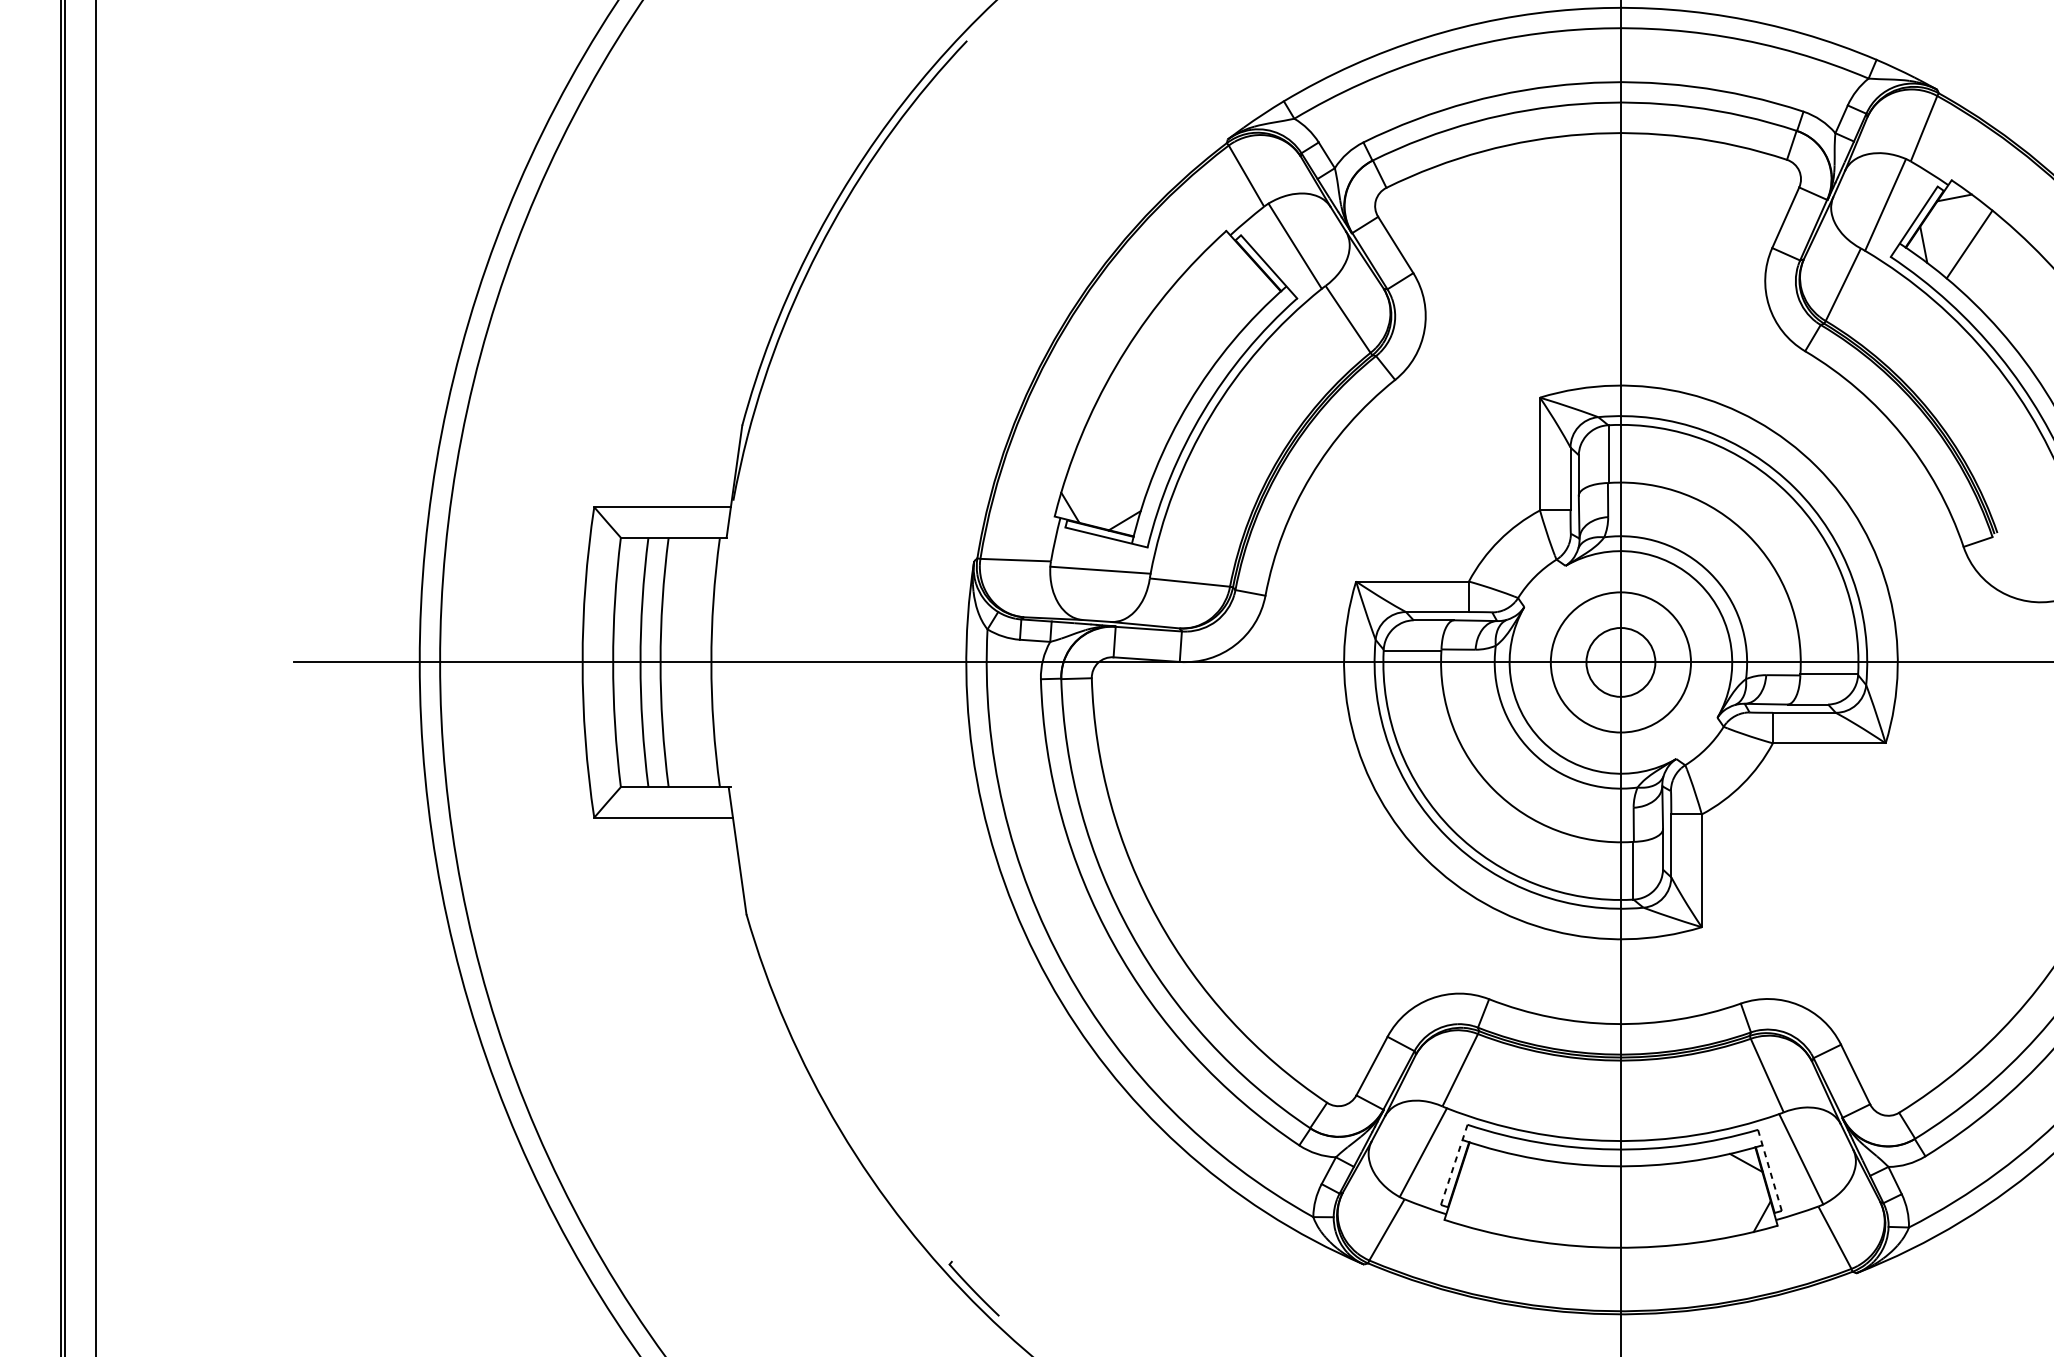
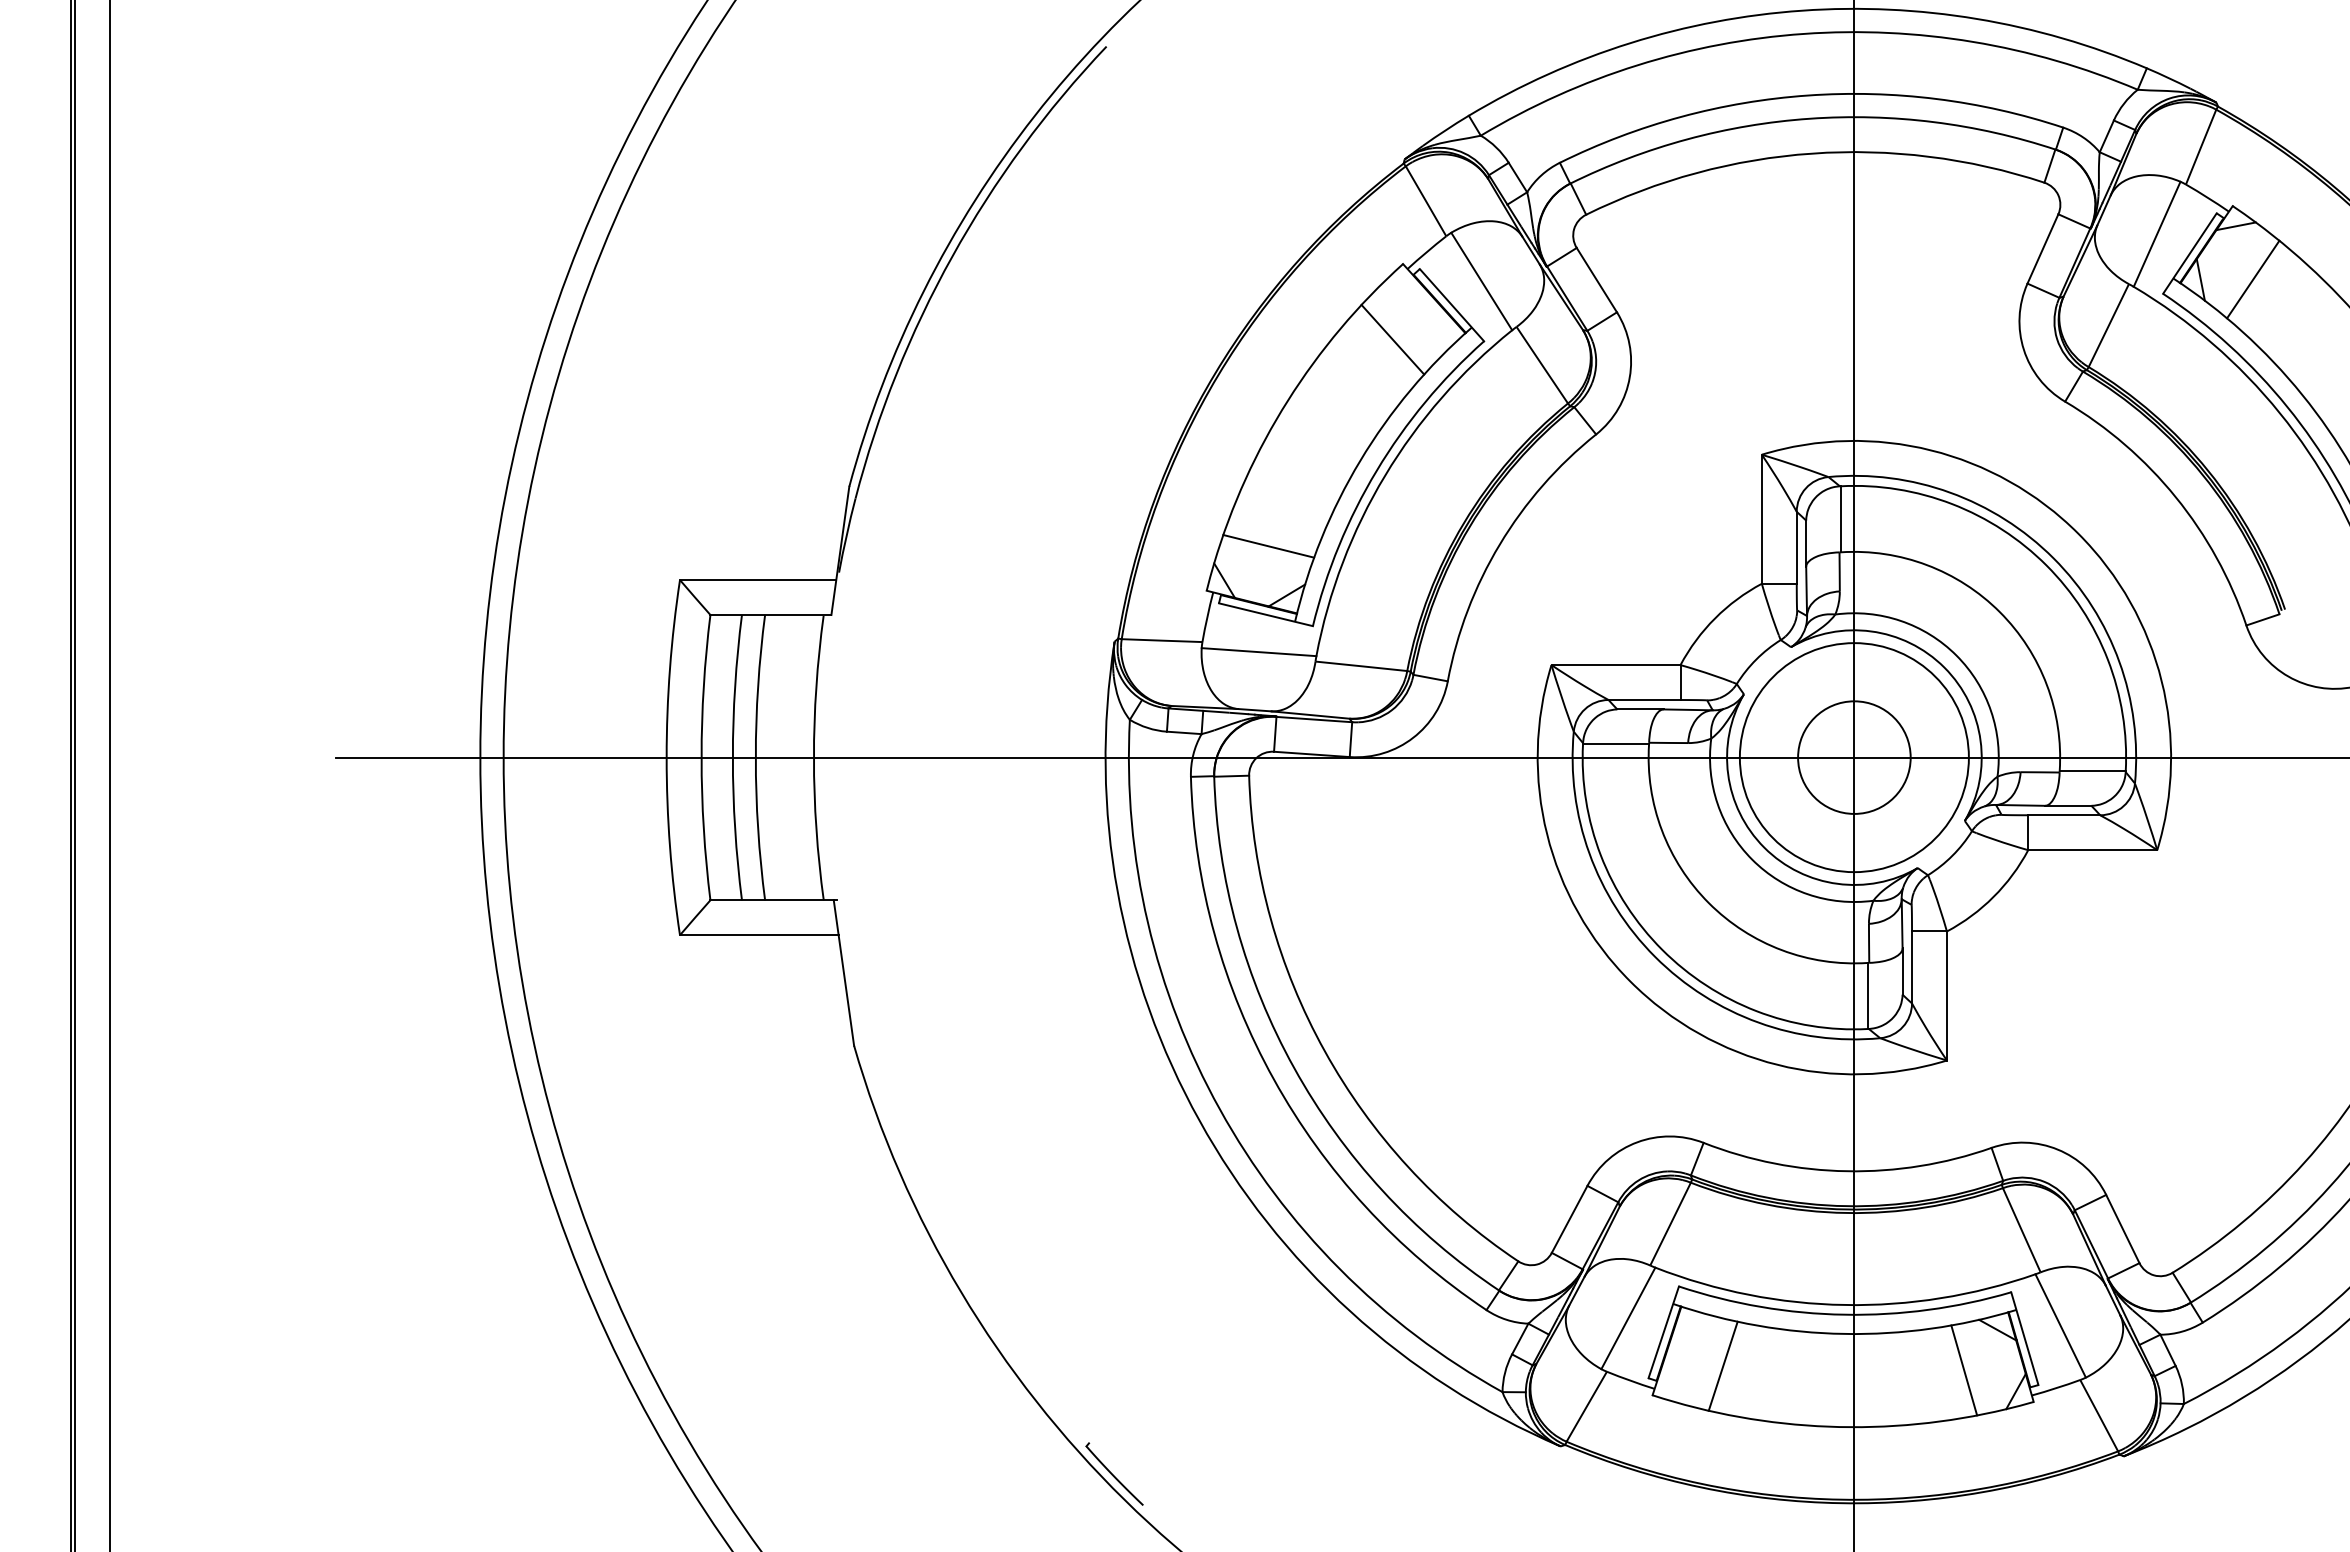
line: (1217, 296) -> (1392, 339), added
line: (1108, 477) -> (1268, 546), added
circle: (1620, 662) -> (1853, 757), size x1.43
circle: (1621, 662) -> (1854, 757), size x1.43
line: (1454, 1164) -> (1663, 1331), dashed -> solid
line: (1769, 1171) -> (2024, 1339), dashed -> solid
line: (1505, 1193) -> (1722, 1365), added
line: (1717, 1198) -> (1964, 1370), added

